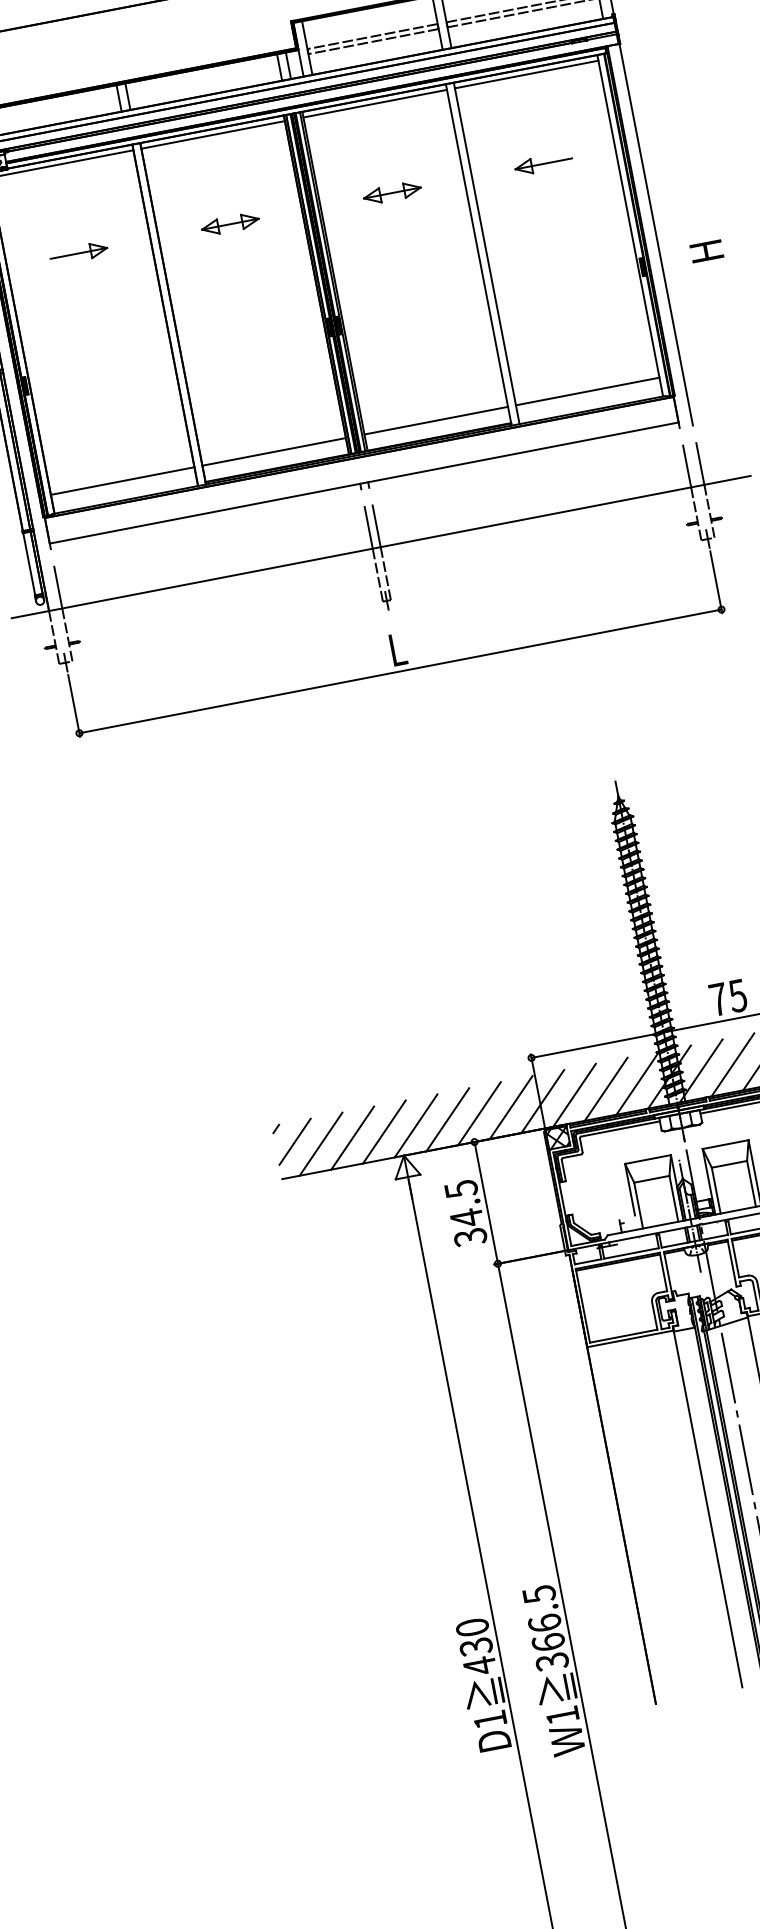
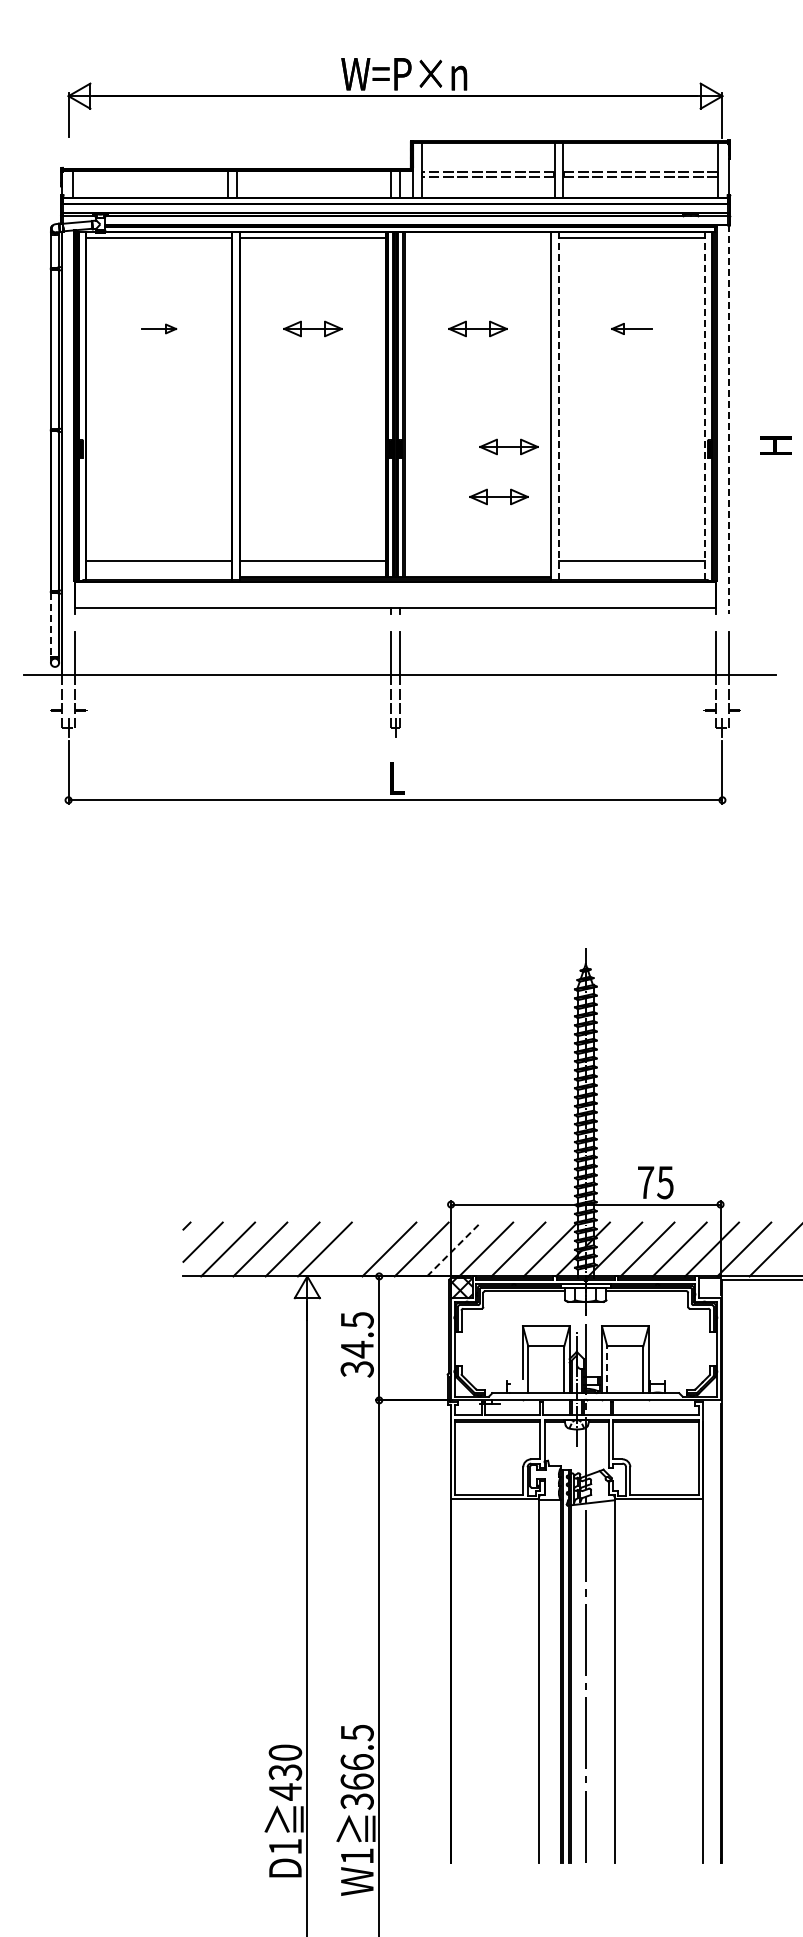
line: (374, 104) -> (477, 238), removed
part: (543, 163) -> (631, 328), size x0.7
line: (630, 226) -> (705, 406), solid -> dashed
line: (656, 235) -> (729, 420), solid -> dashed
part: (78, 252) -> (158, 328), size x0.6
line: (487, 253) -> (559, 406), solid -> dashed
part: (444, 302) -> (508, 446), added
part: (444, 353) -> (498, 496), added
line: (435, 420) -> (477, 560), removed
line: (29, 563) -> (51, 624), solid -> dashed
line: (543, 1101) -> (454, 1249), solid -> dashed
line: (448, 1119) -> (357, 1249), removed
line: (716, 1190) -> (607, 1369), solid -> dashed

